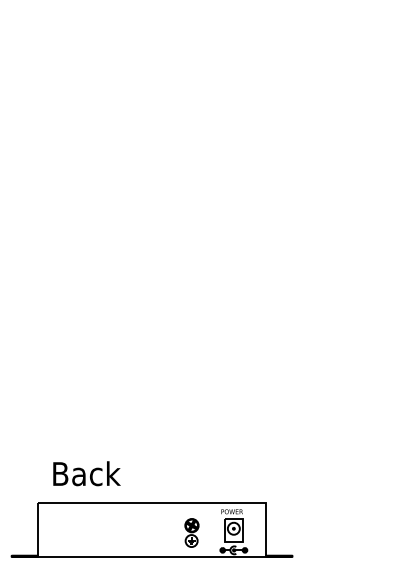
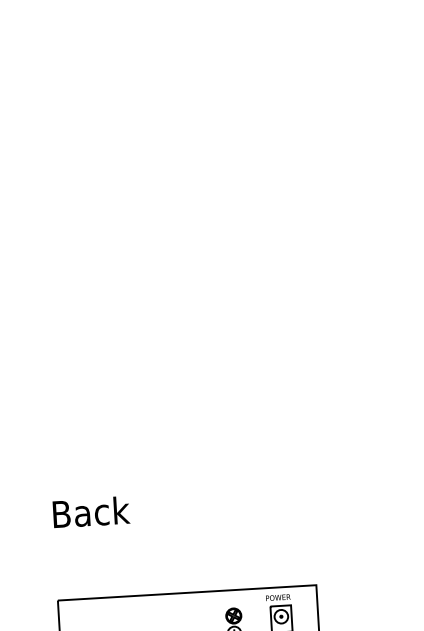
text: (86, 473) -> (90, 511), moved

